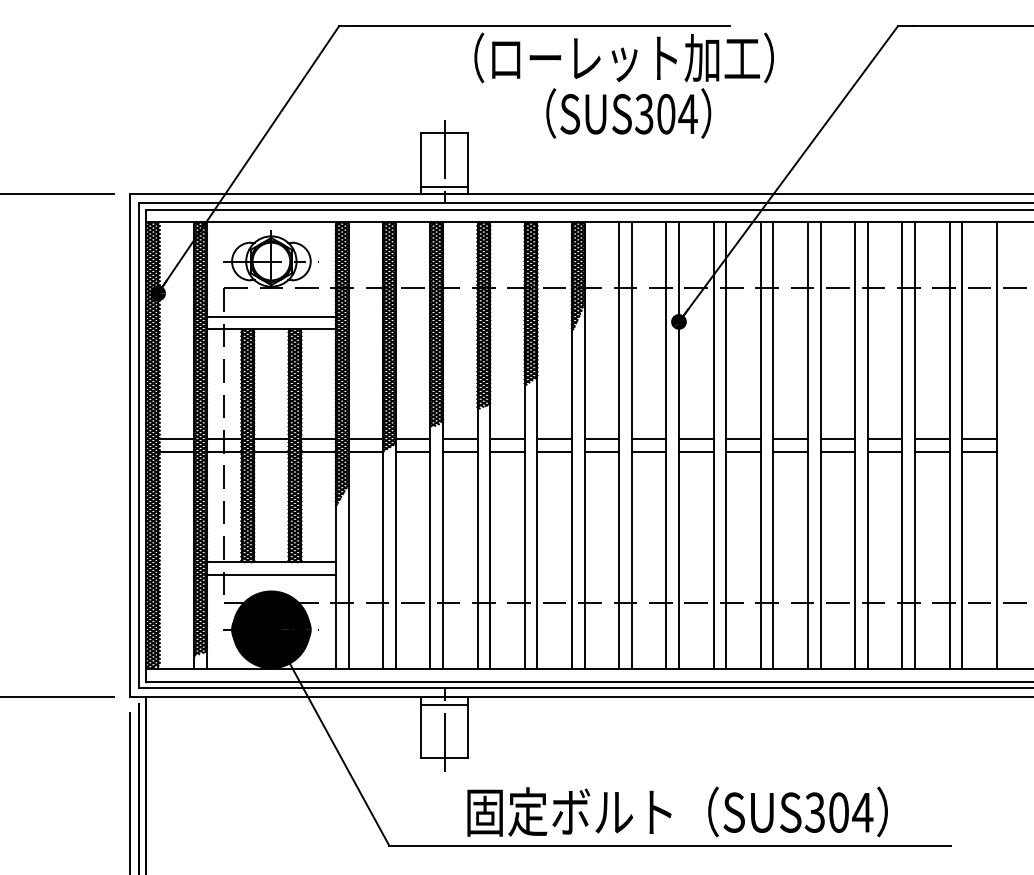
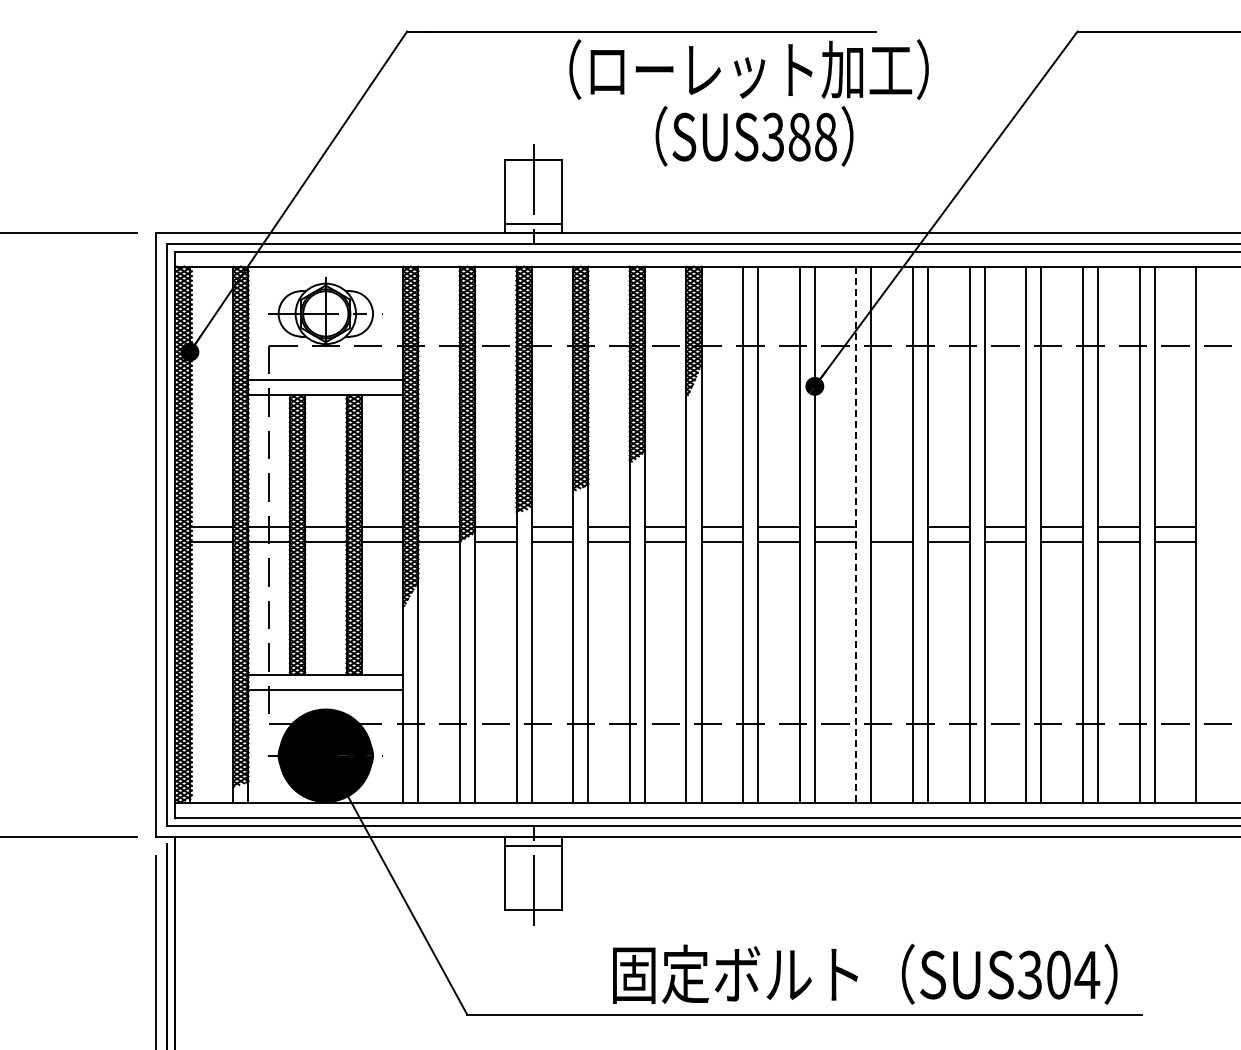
text: (677, 113) -> (812, 136), SUS304 -> SUS388
line: (743, 439) -> (892, 527), removed
line: (713, 446) -> (856, 535), solid -> dashed
text: (677, 811) -> (865, 973), moved

